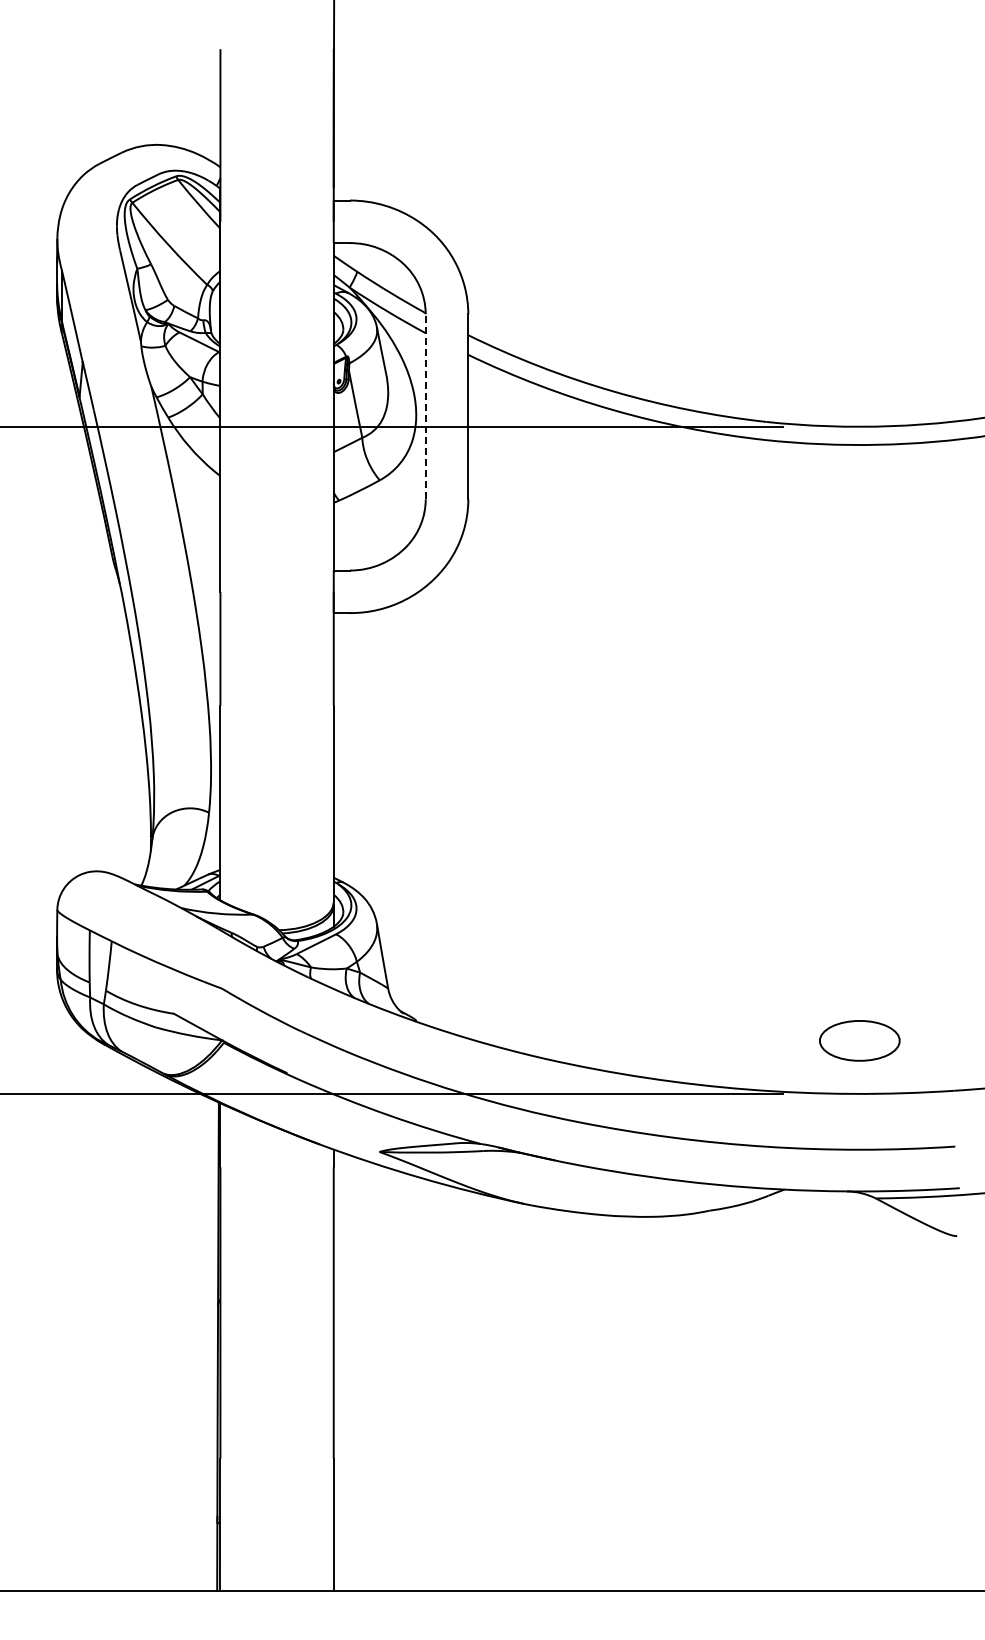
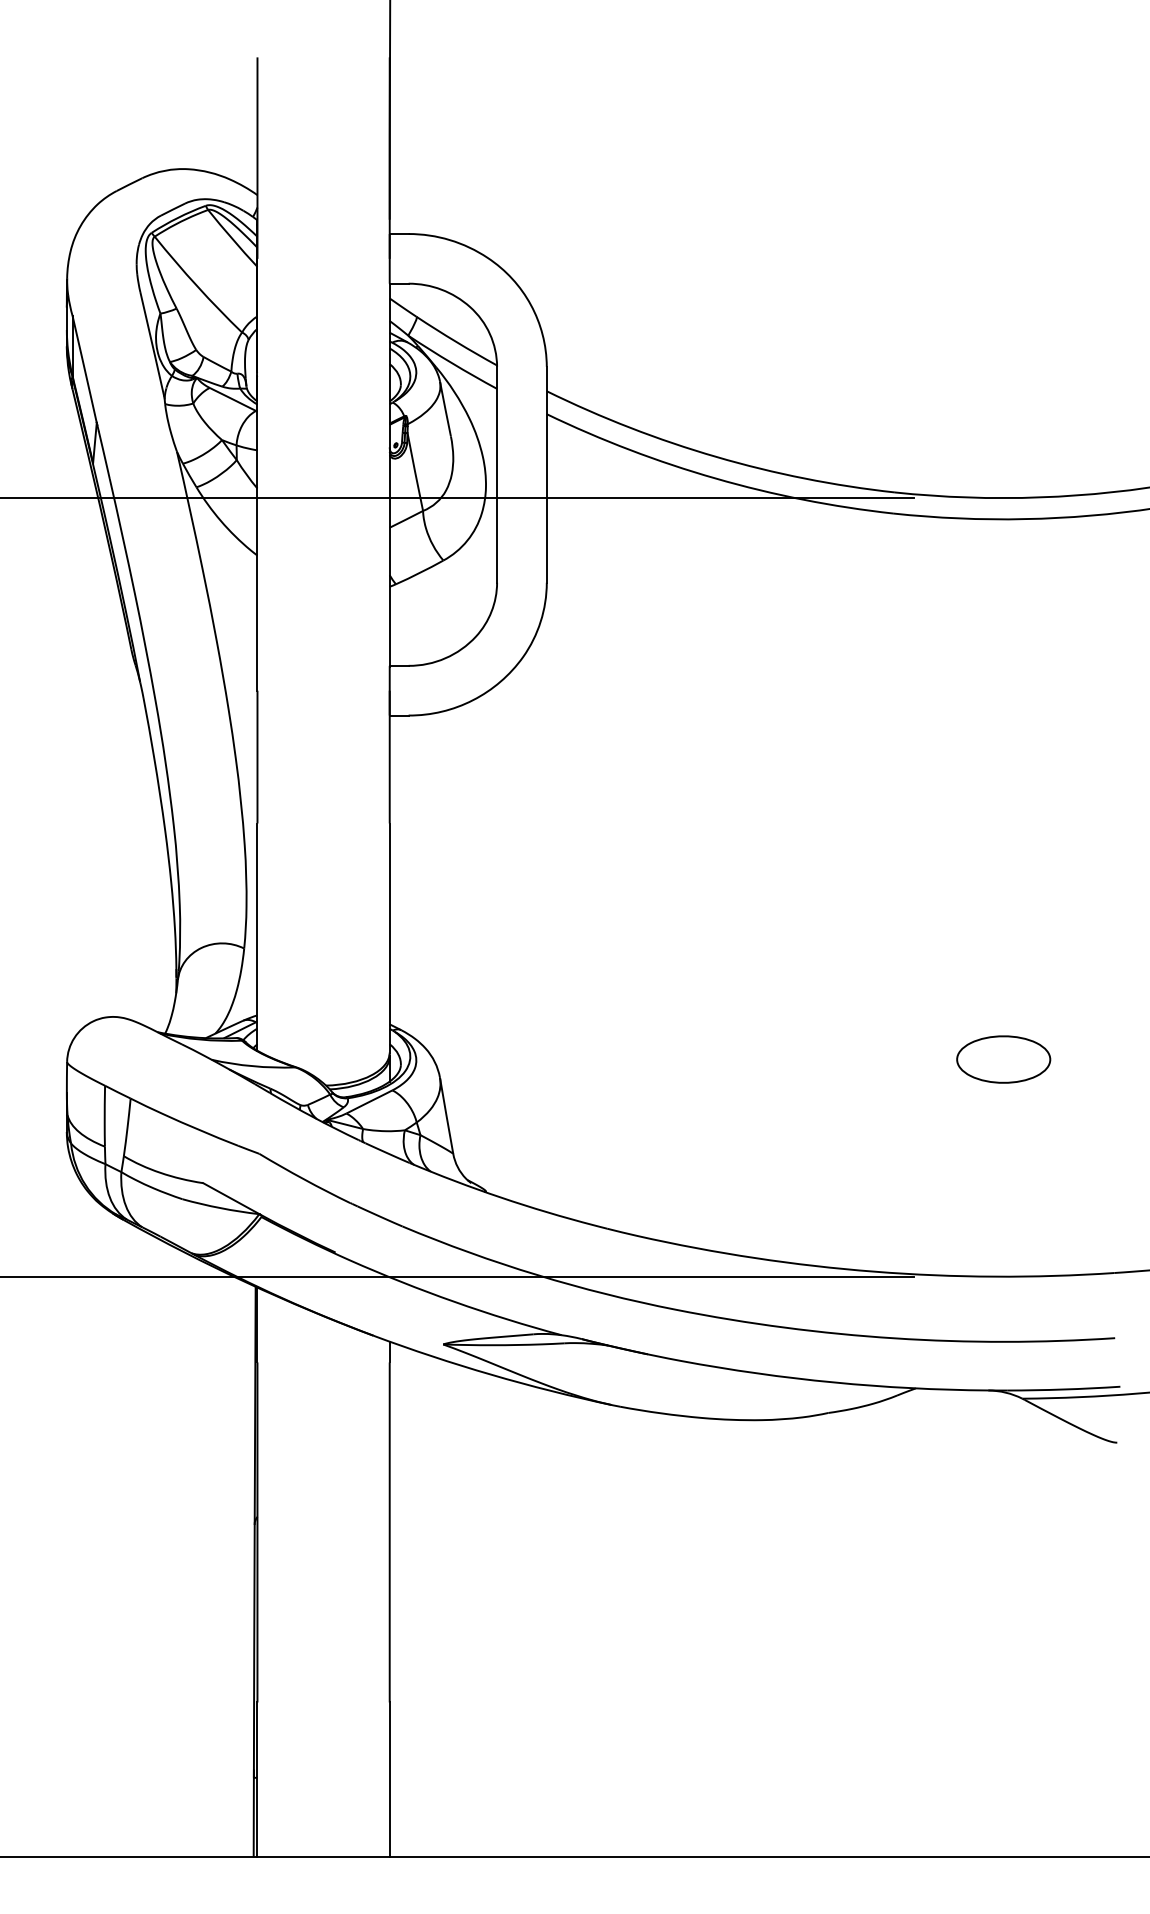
line: (425, 406) -> (496, 474), dashed -> solid
part: (859, 1040) -> (1003, 1059), moved

